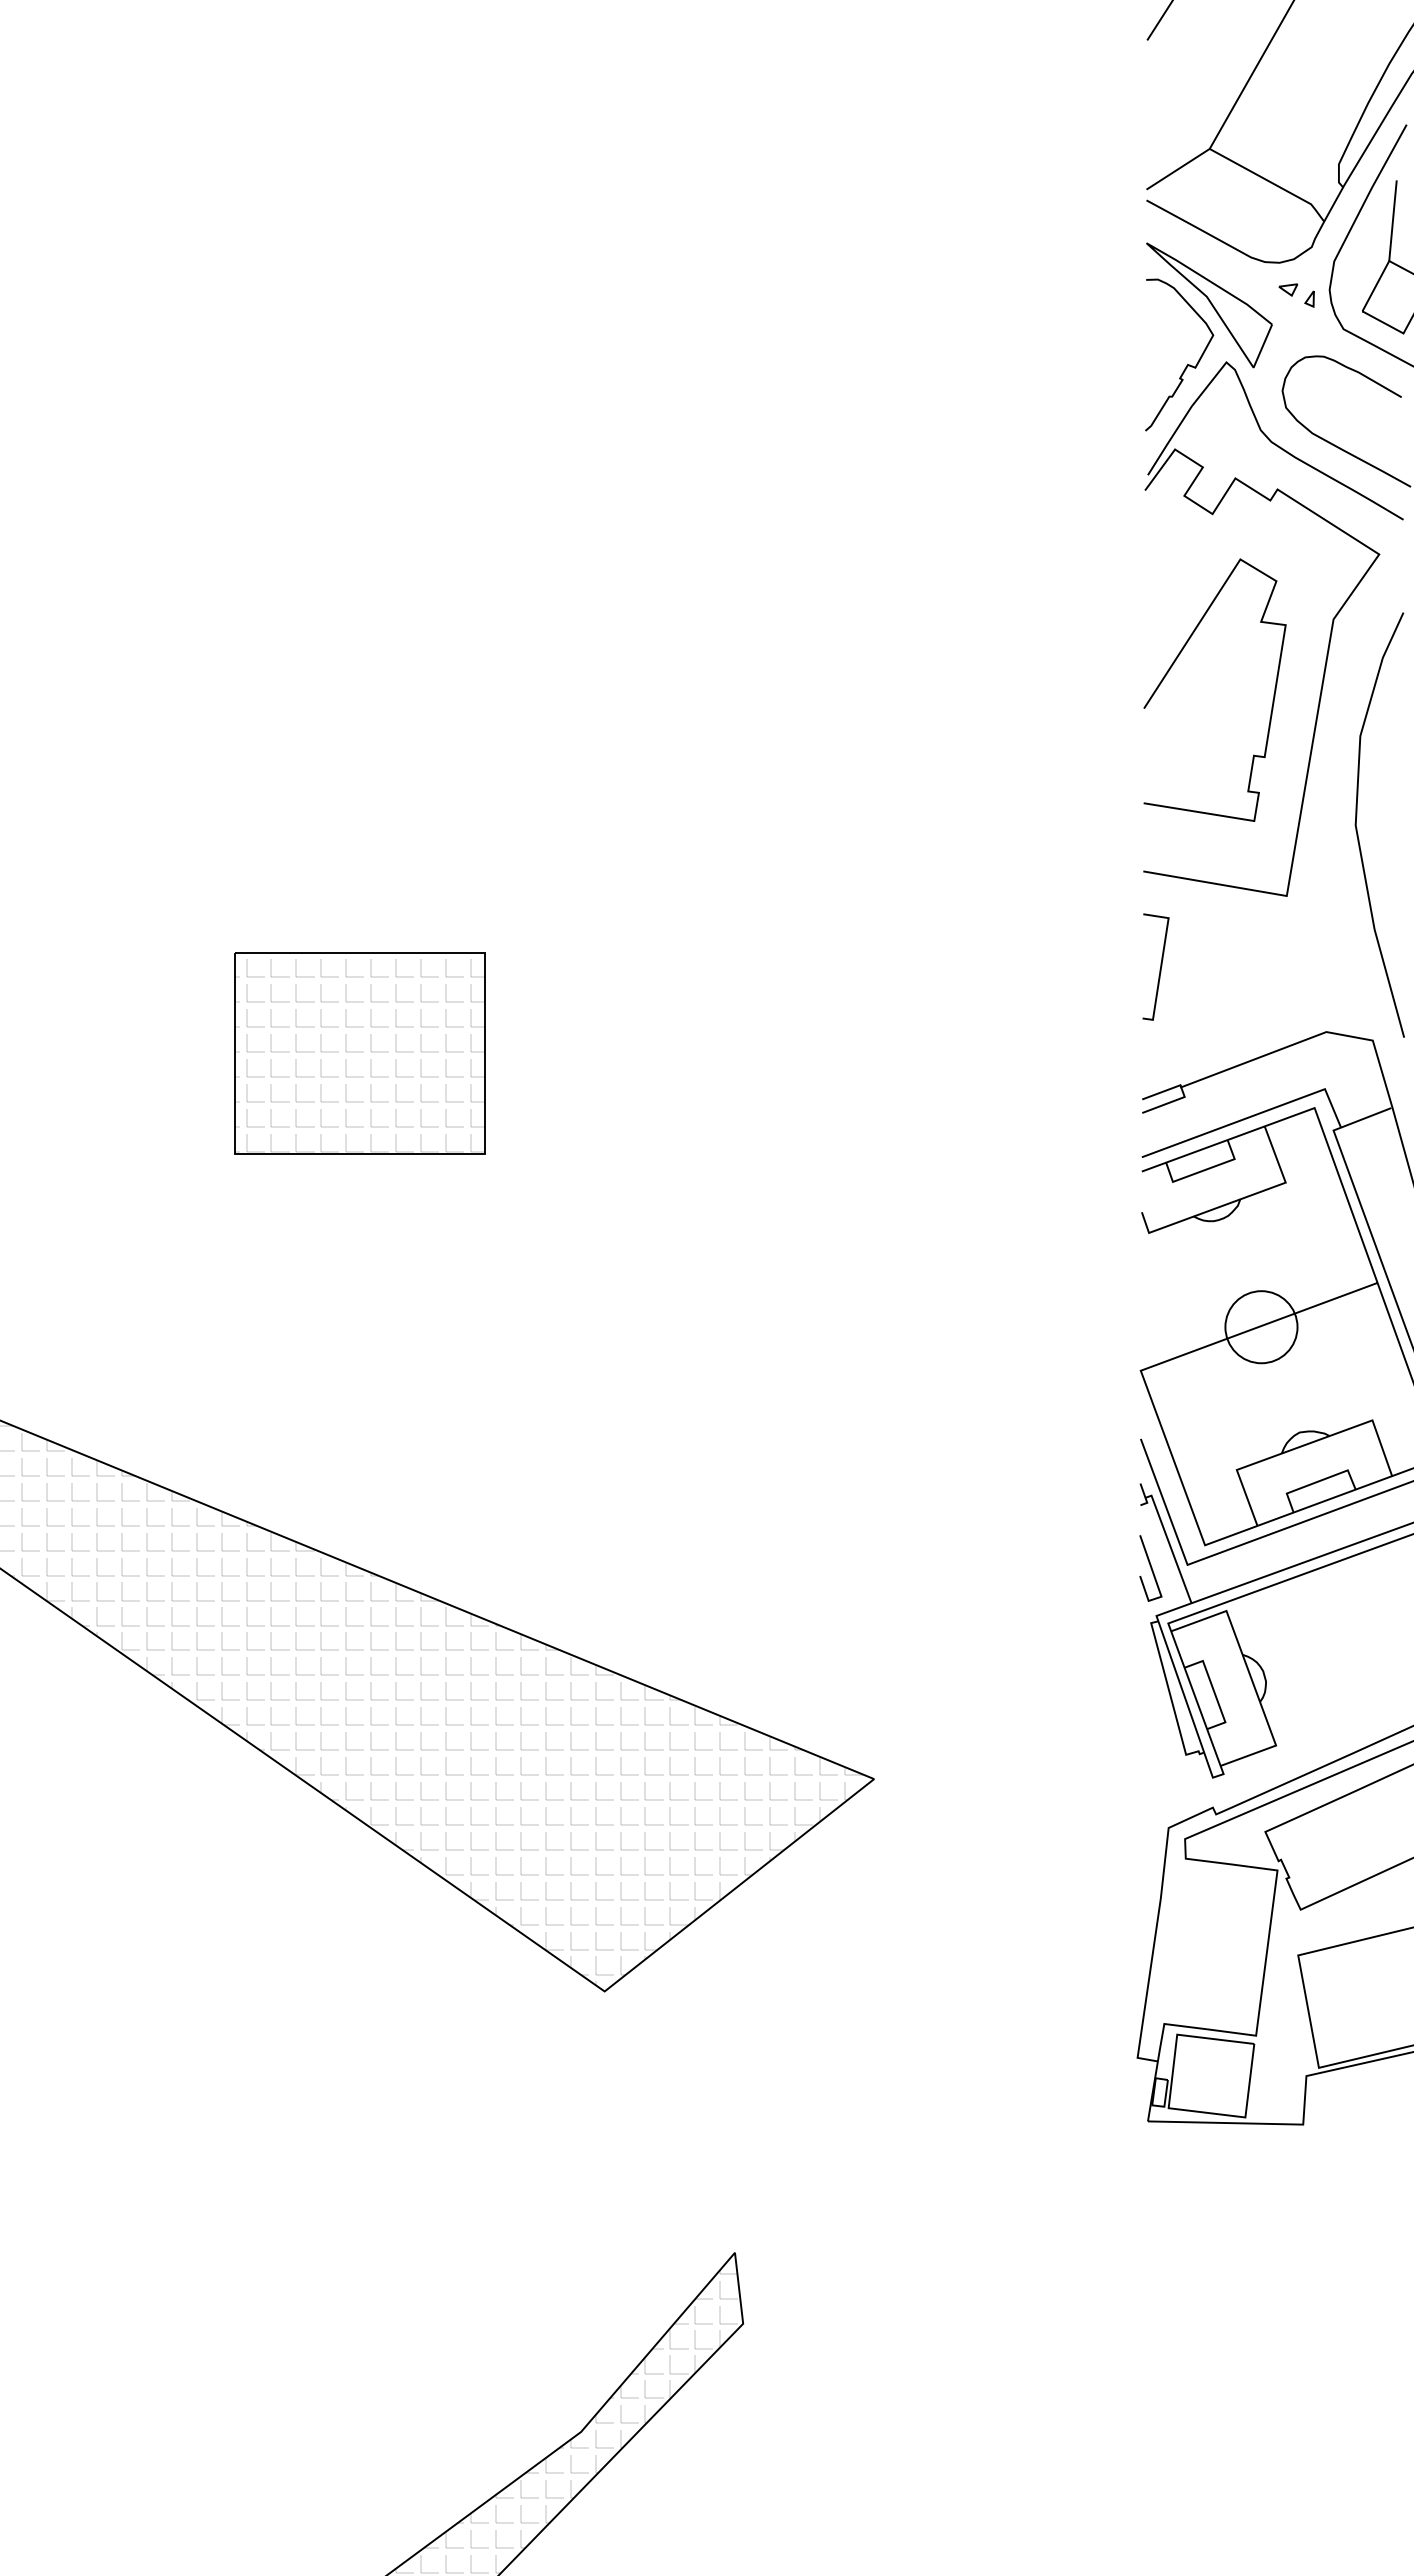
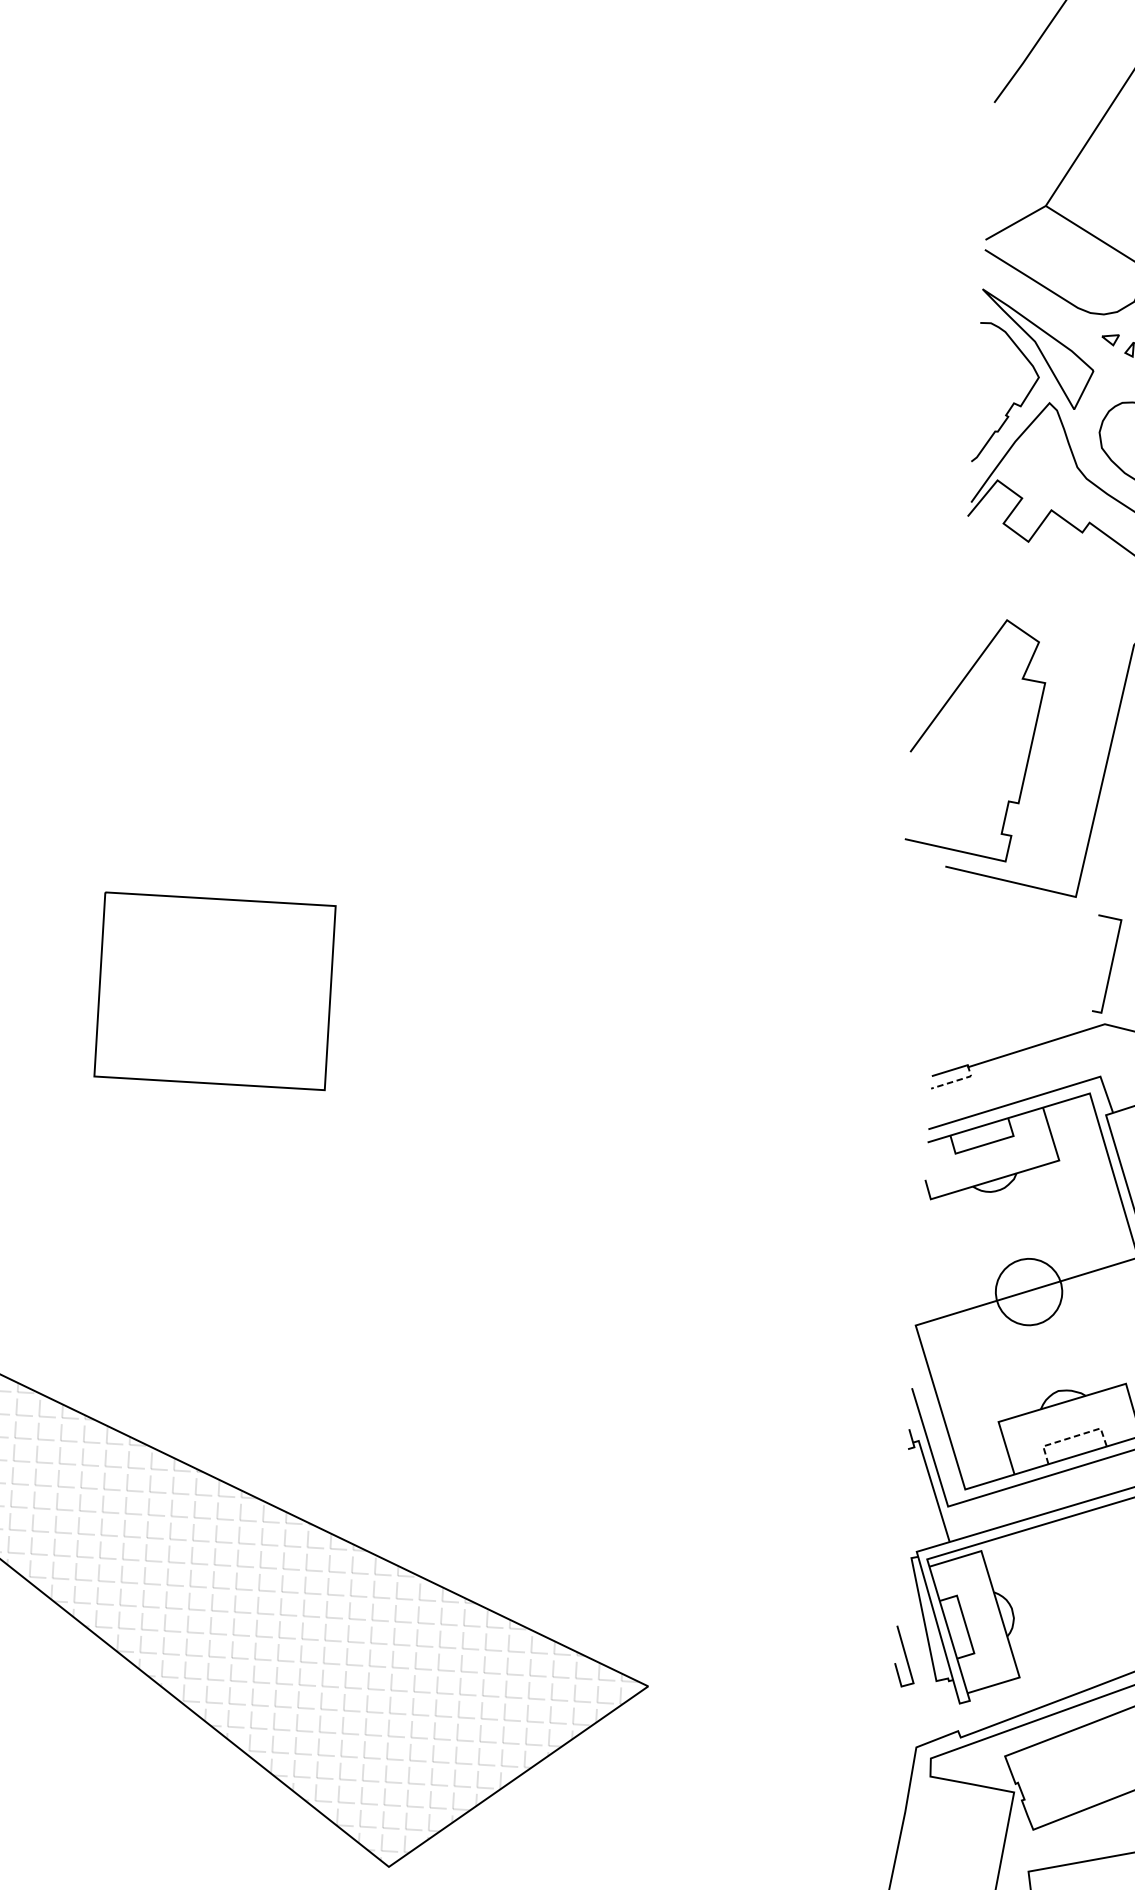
curve: (1174, 663) -> (940, 712), moved
line: (1160, 966) -> (1111, 964), moved
hatch: (359, 1055) -> (214, 993), removed
line: (1169, 1102) -> (956, 1080), solid -> dashed
line: (1317, 1481) -> (1072, 1436), solid -> dashed
line: (1150, 1568) -> (905, 1656), moved

